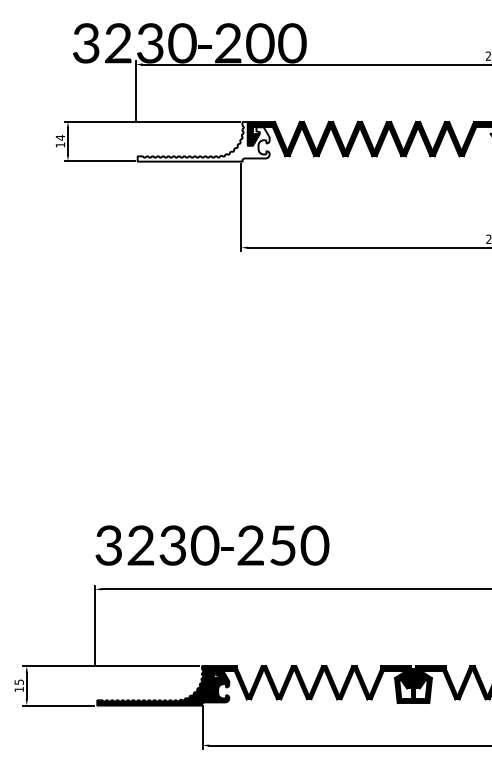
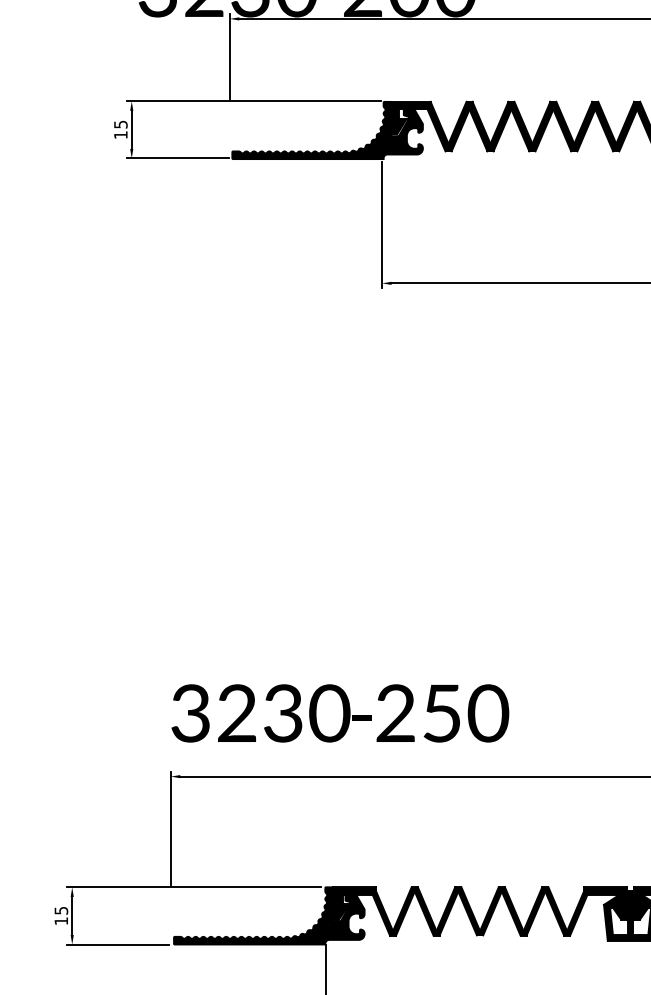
text: (60, 137) -> (120, 124), 14 -> 15
fill: (203, 141) -> (327, 129), added

